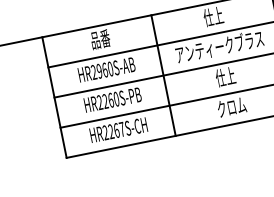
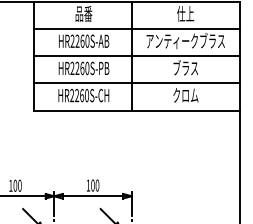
text: (99, 71) -> (77, 41), HR2960S-AB -> HR2260S-AB
text: (225, 77) -> (185, 68), 仕上 -> ブラス
text: (122, 129) -> (87, 95), HR2267S-CH -> HR2260S-CH

